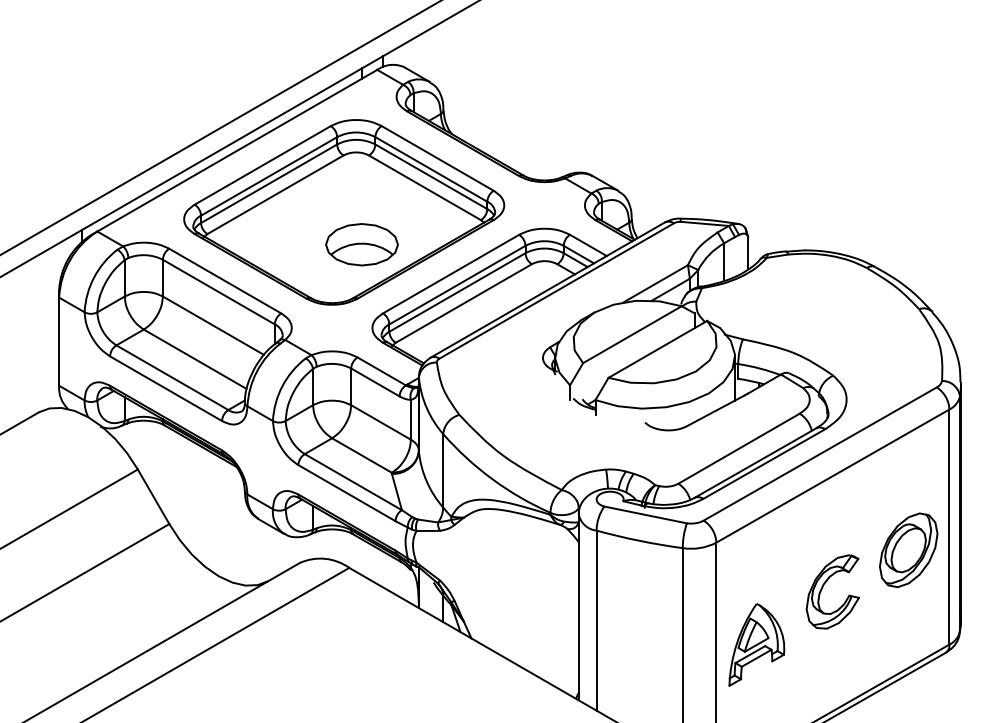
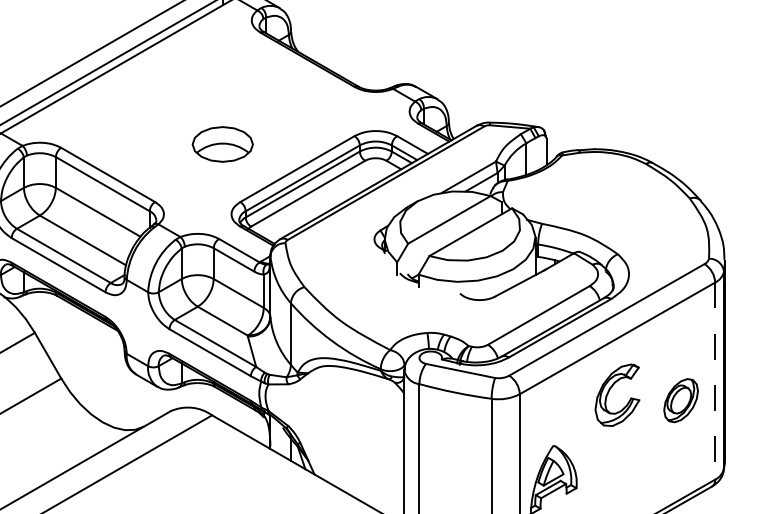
part: (344, 212) -> (208, 117), removed
line: (949, 527) -> (715, 381), solid -> dashed
part: (908, 550) -> (680, 400), size x0.7
part: (823, 587) -> (609, 391), moved

